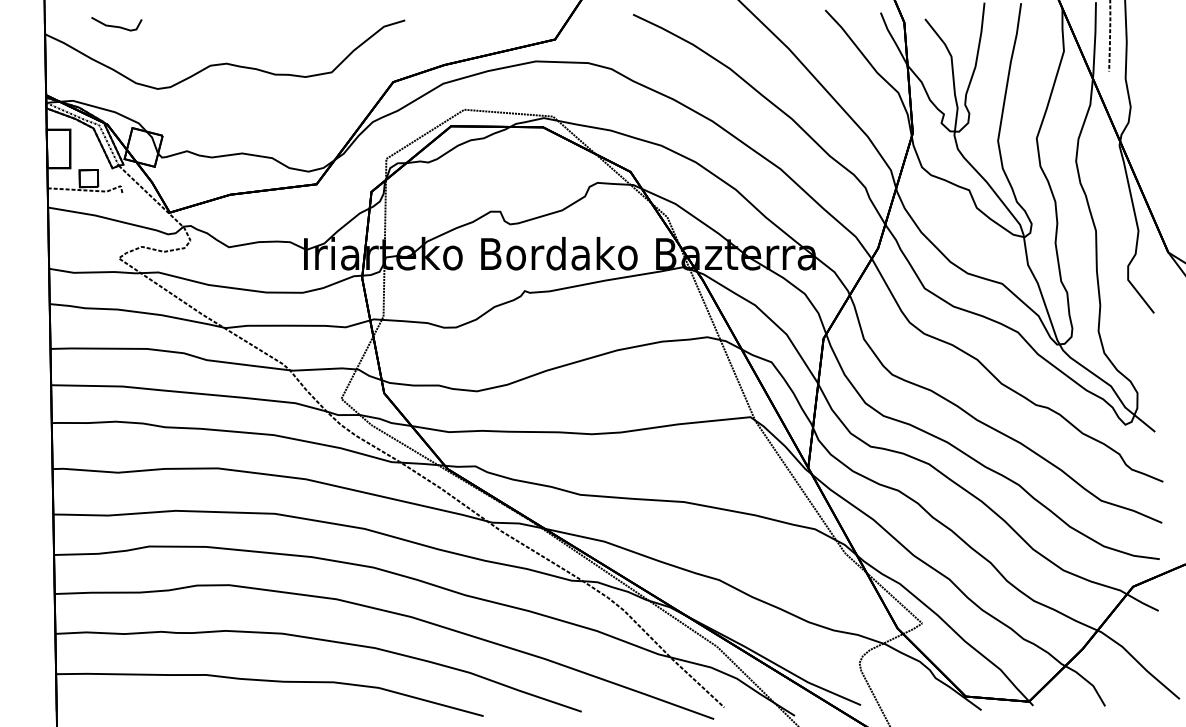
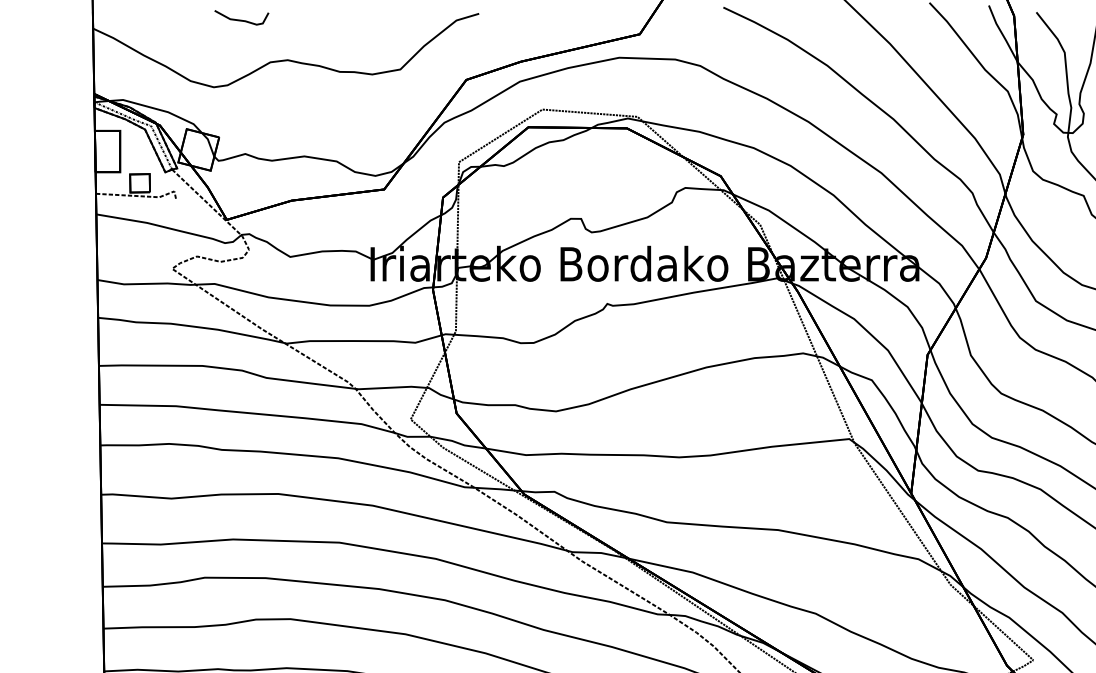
curve: (115, 25) -> (240, 19), moved

